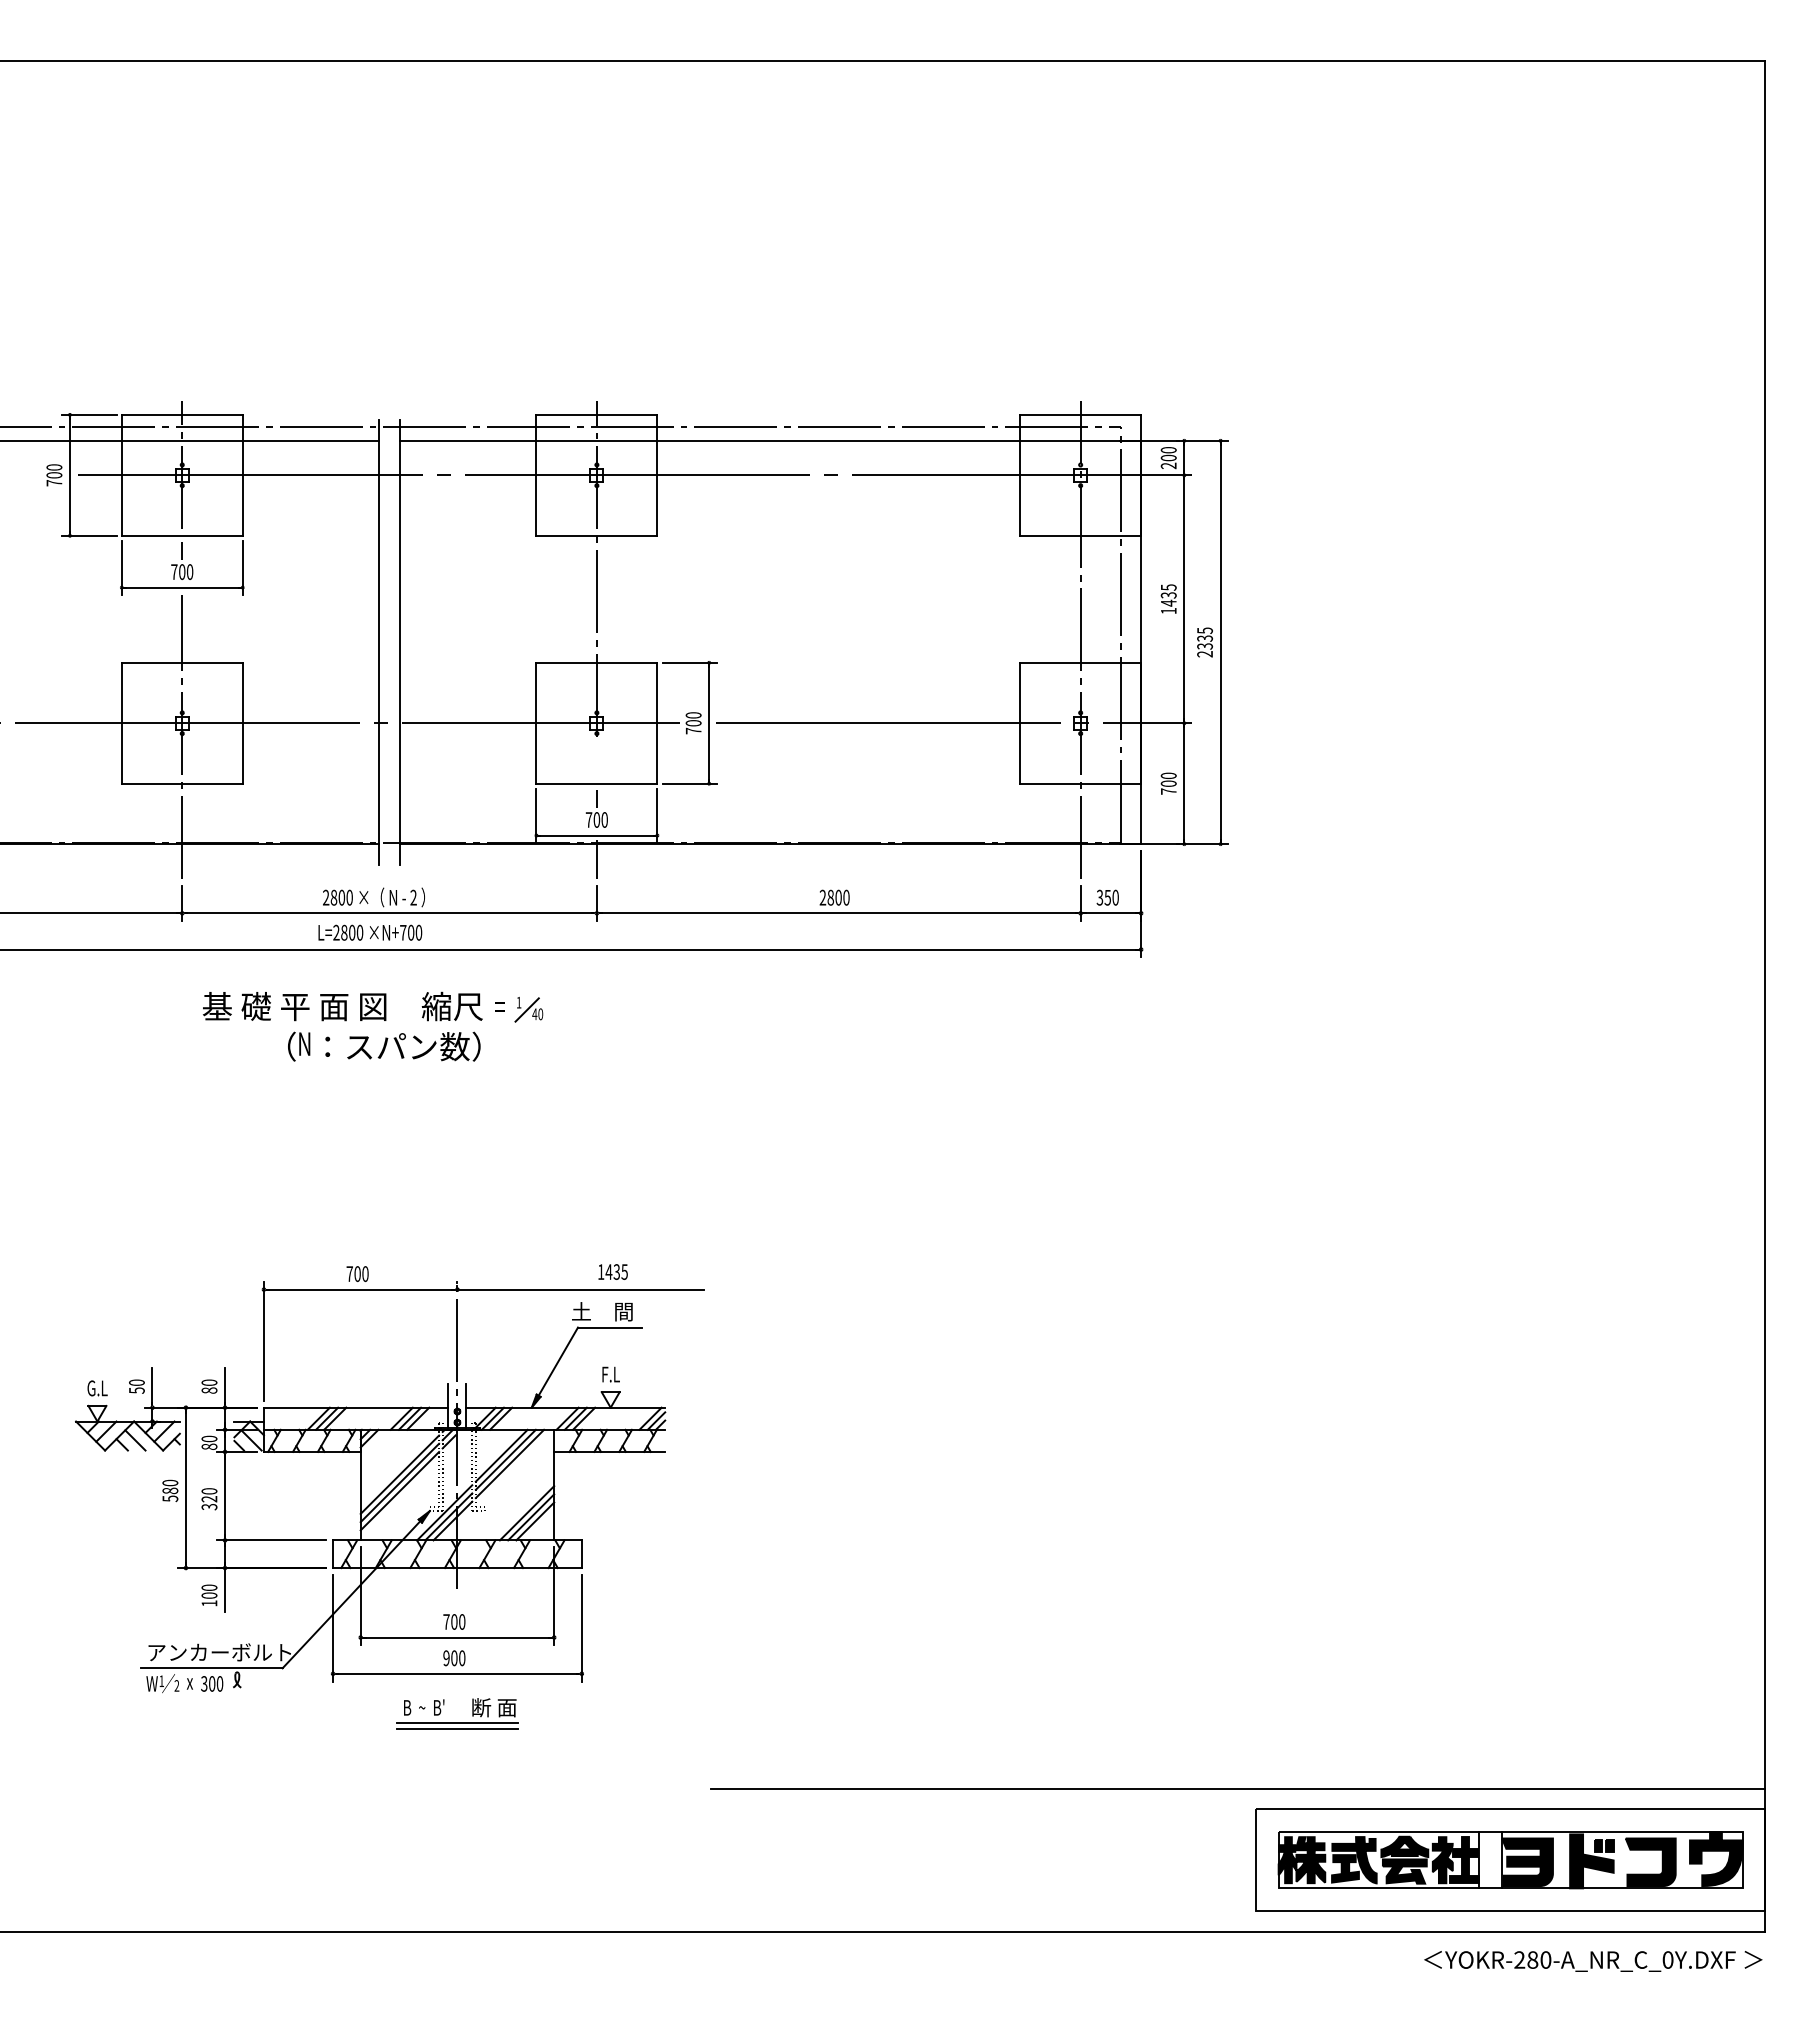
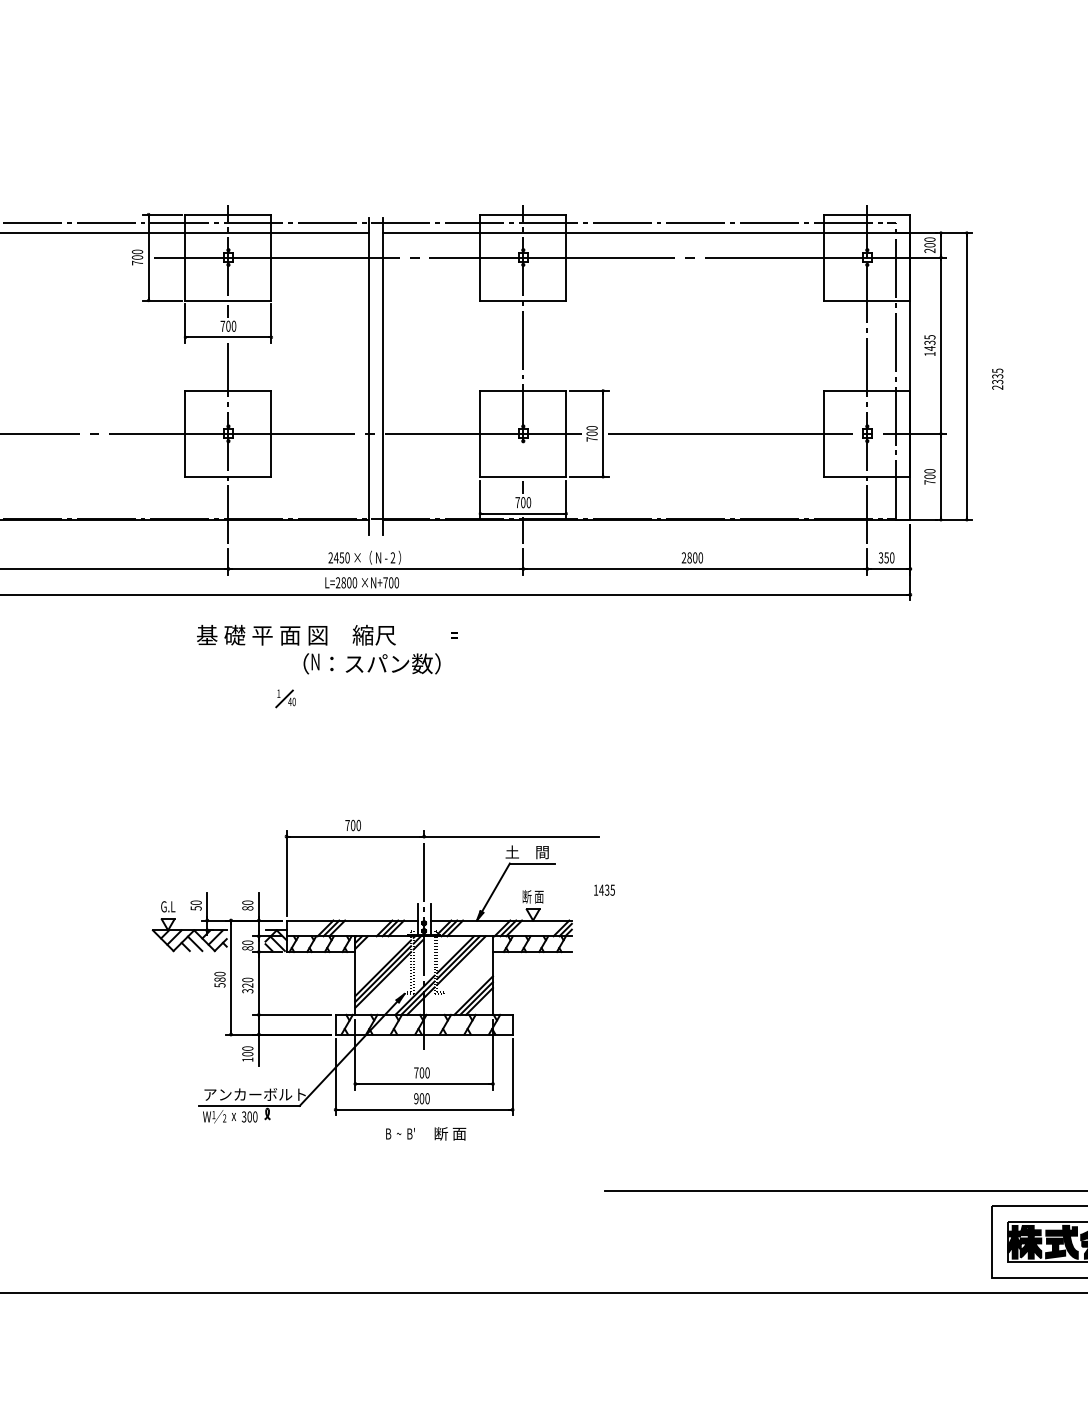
text: (1204, 642) -> (997, 379), moved
text: (337, 897) -> (338, 557), 2800 -> 2450
text: (342, 1006) -> (296, 635), moved
part: (528, 1009) -> (285, 698), moved
text: (612, 1271) -> (604, 889), moved
text: (610, 1373) -> (532, 896), F.L -> 断 面
line: (457, 1723) -> (424, 1145), removed
line: (457, 1728) -> (424, 1148), removed

